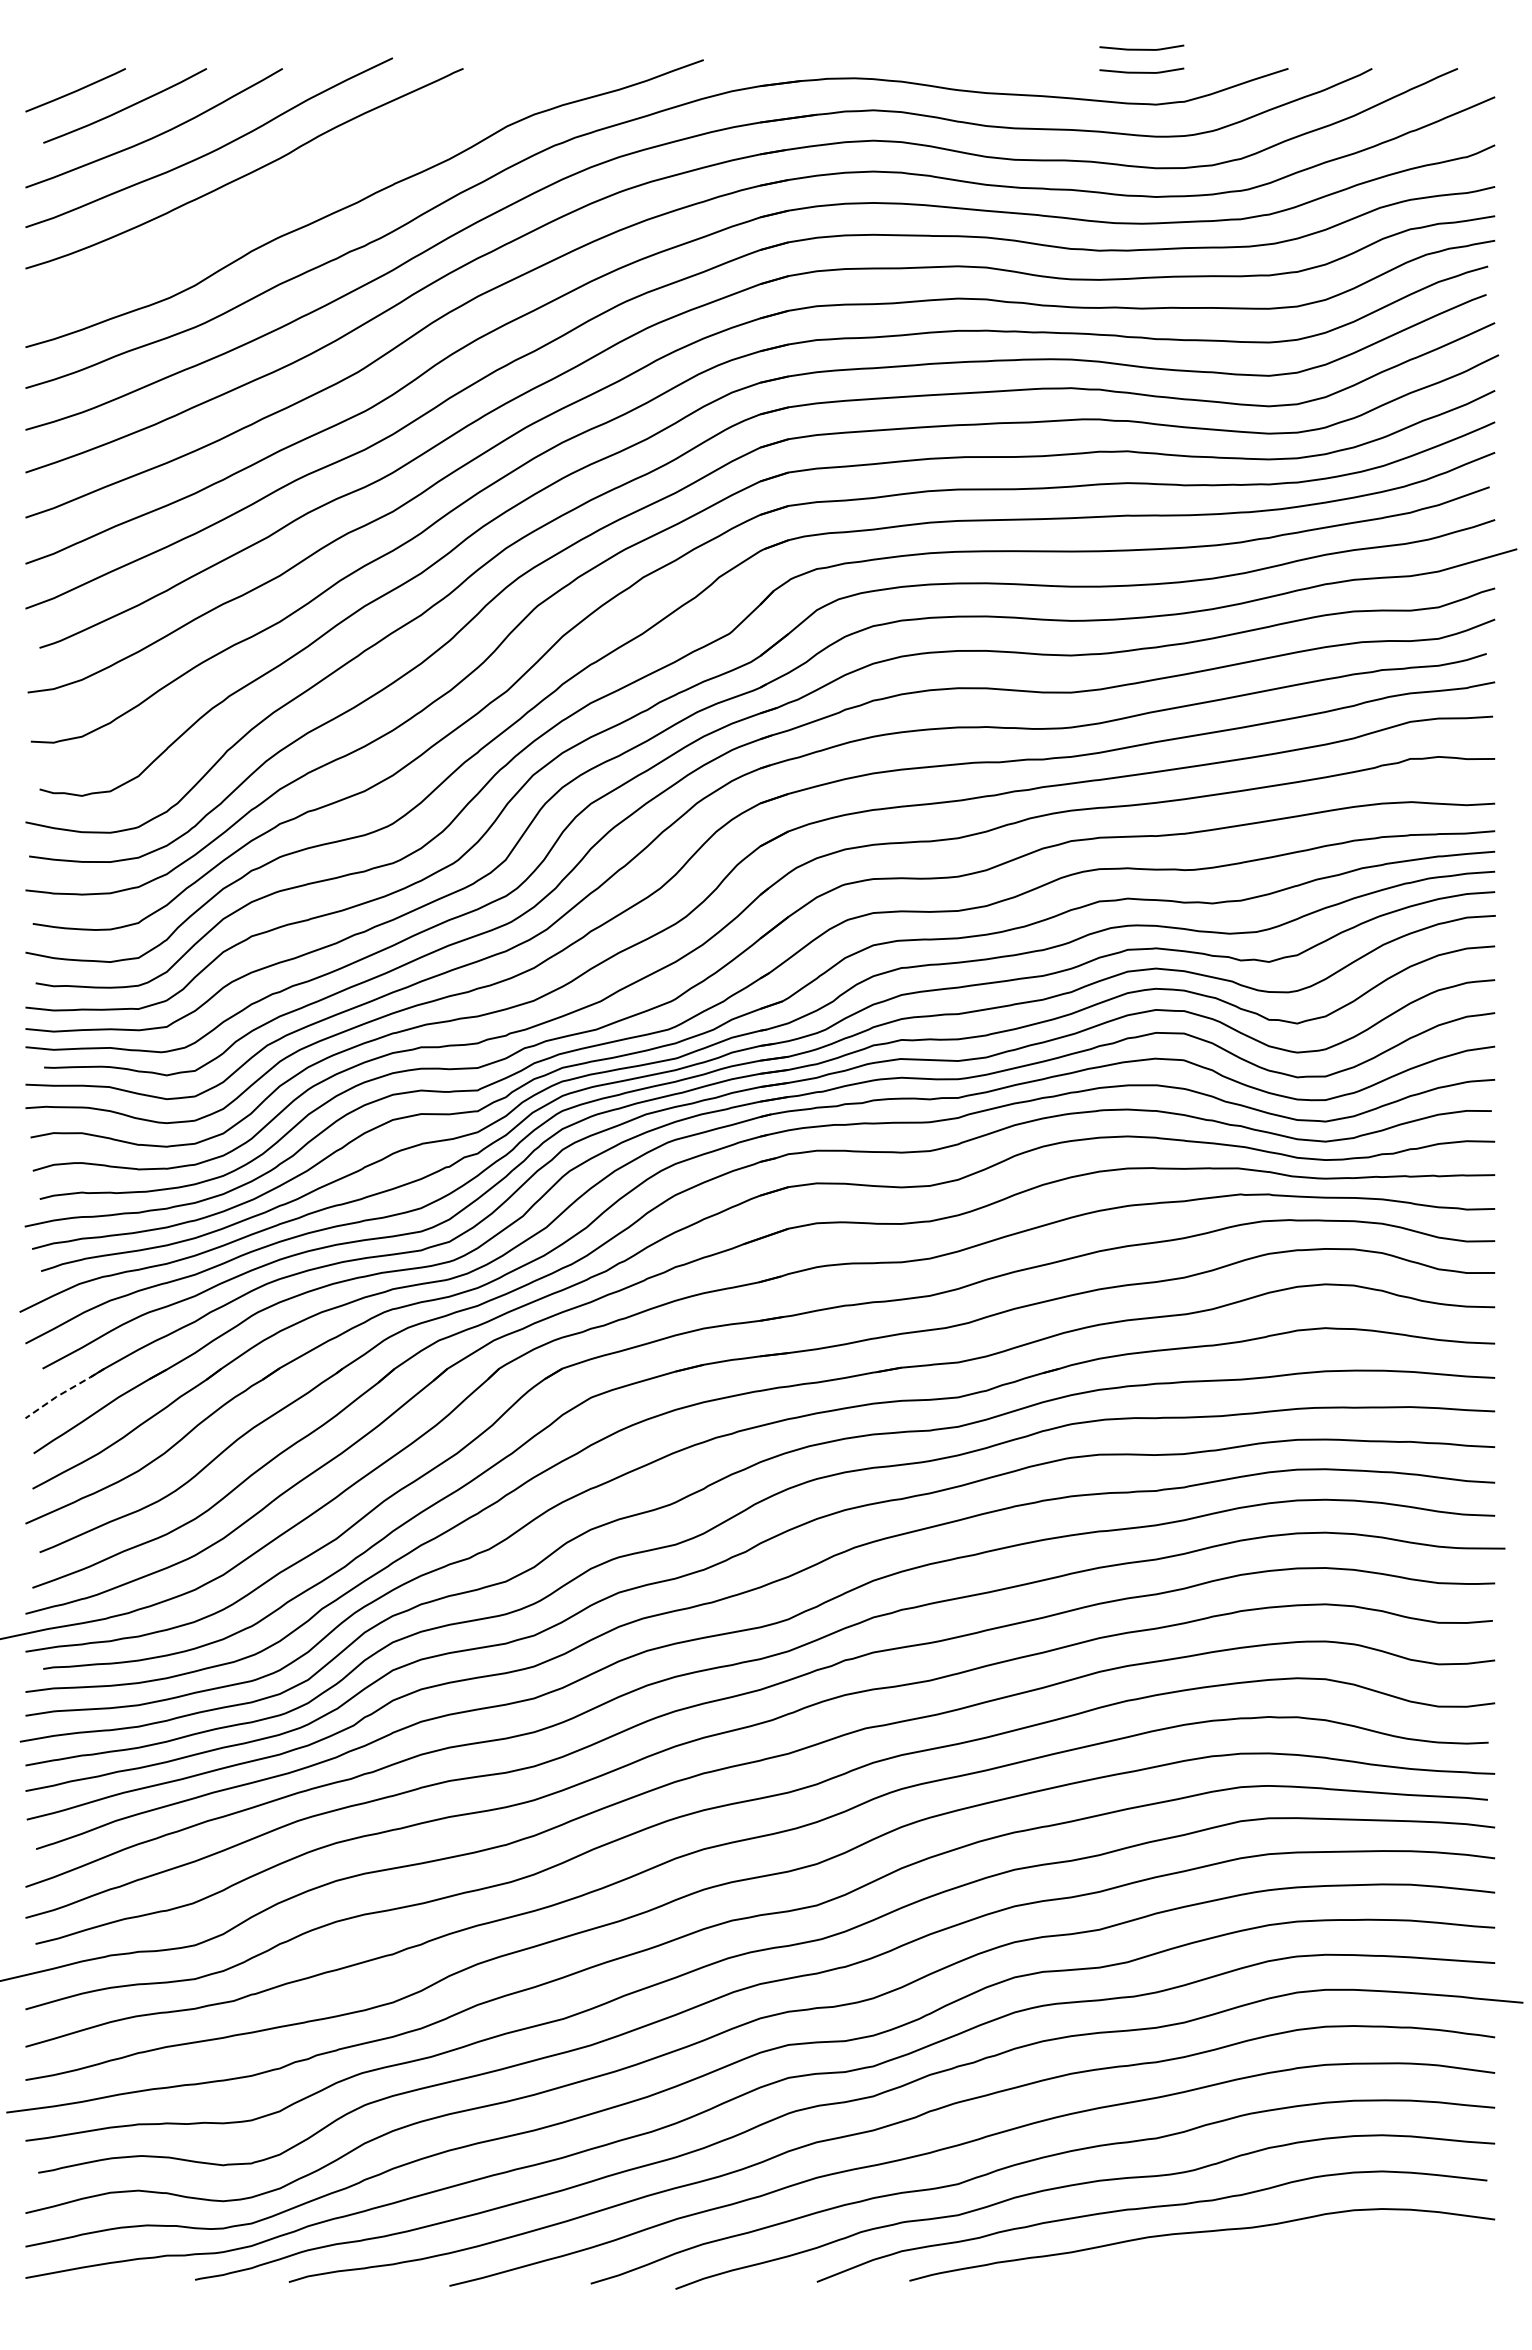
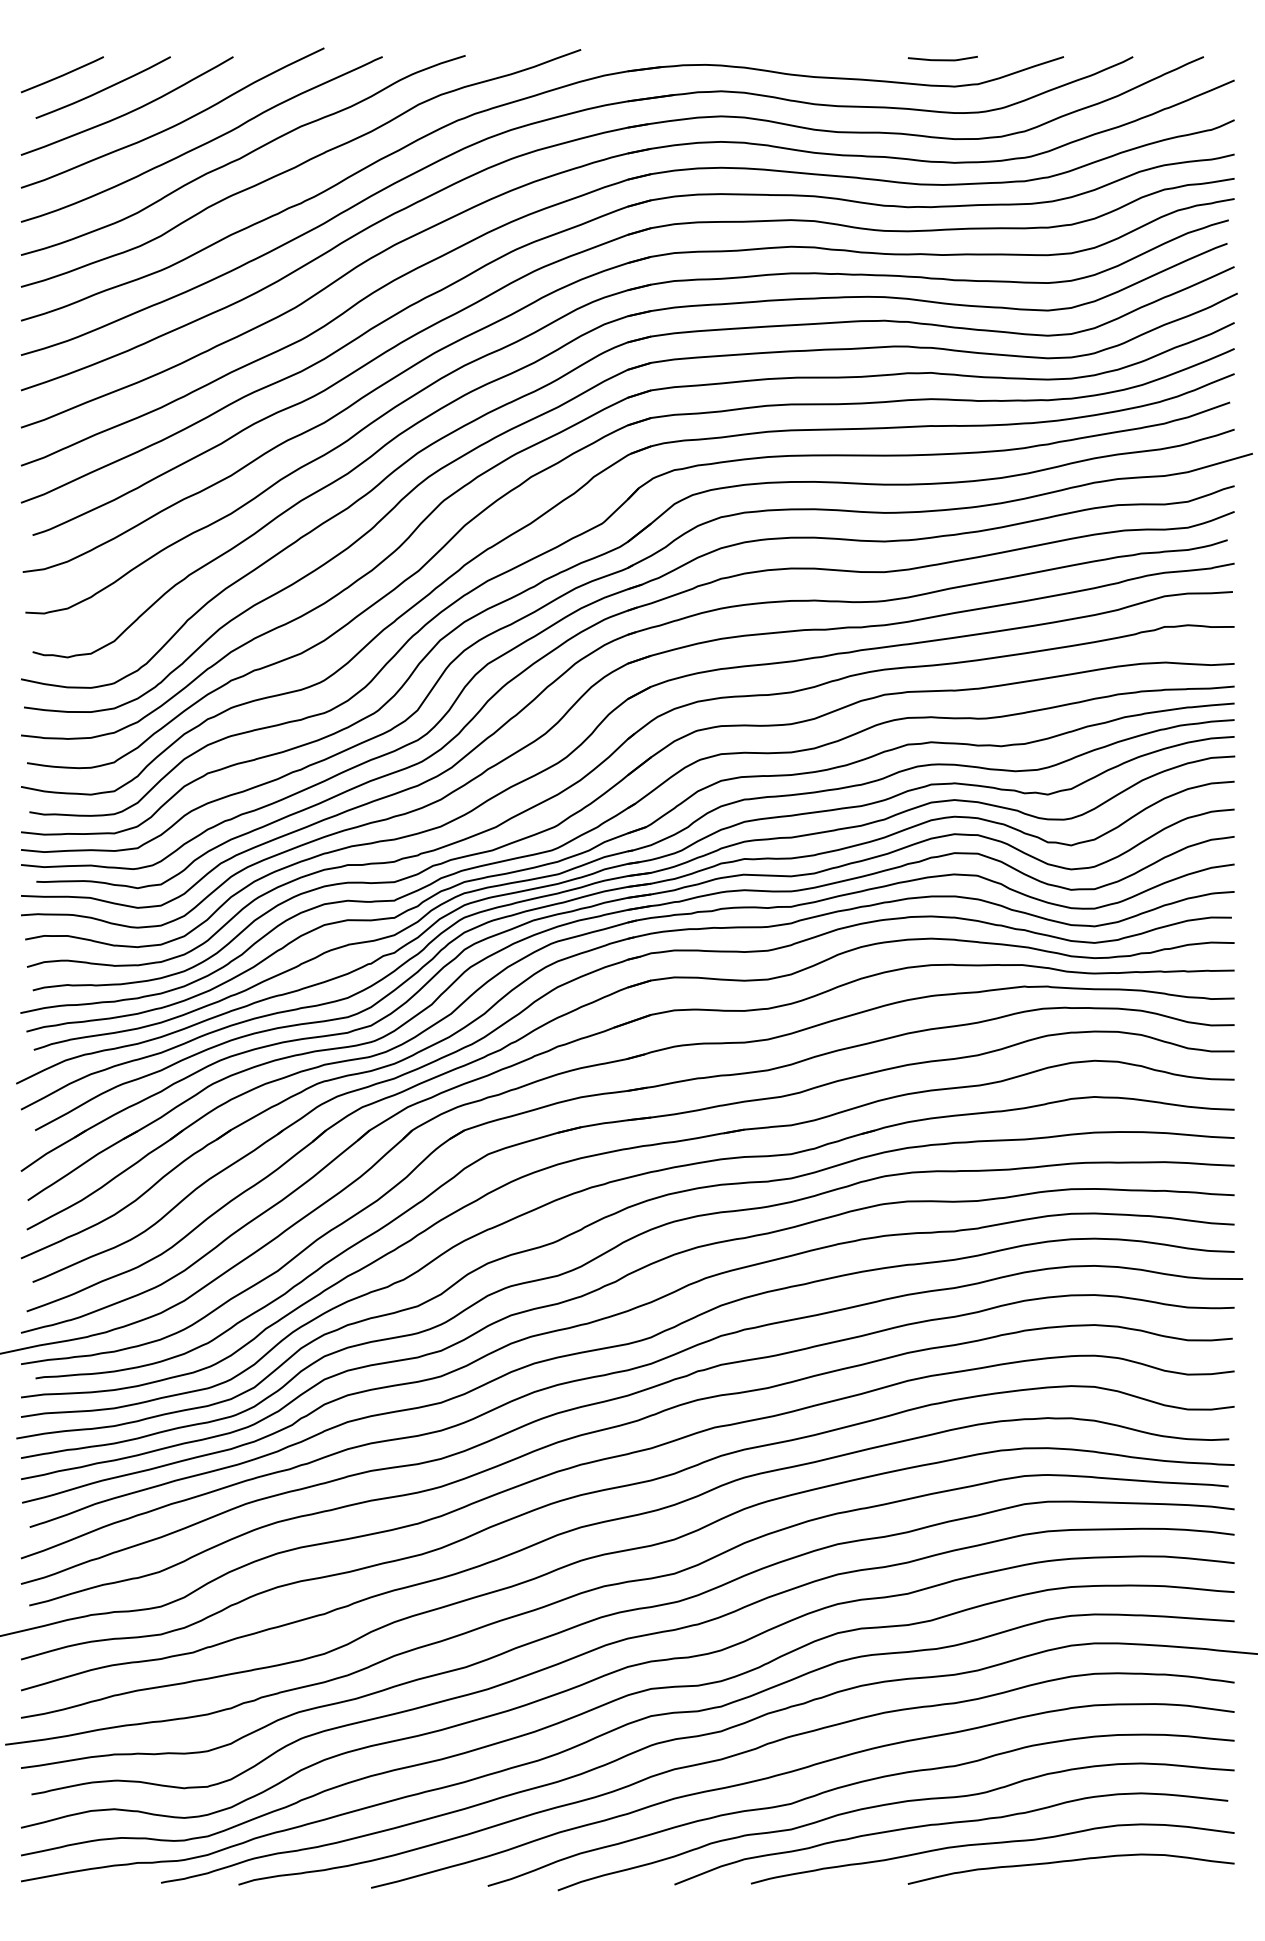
line: (1141, 48) -> (942, 40), removed
curve: (294, 188) -> (243, 155), added
line: (64, 1392) -> (53, 1150), dashed -> solid
curve: (1294, 2254) -> (1068, 1861), added

